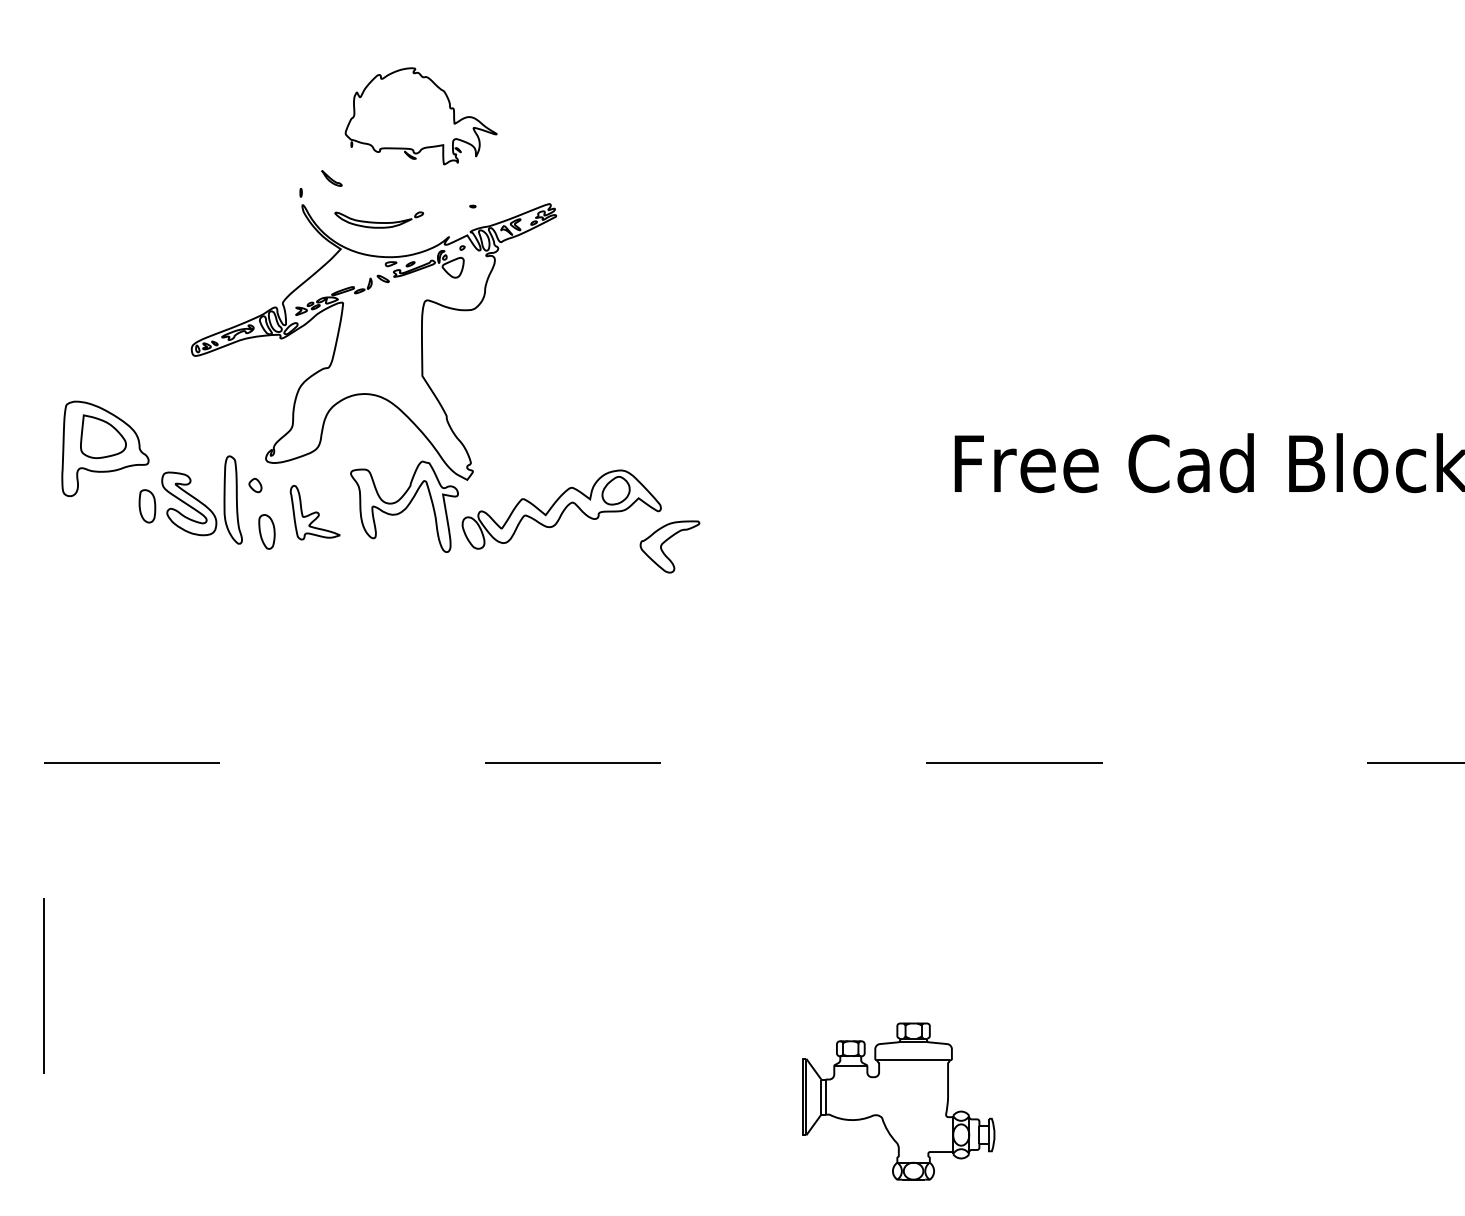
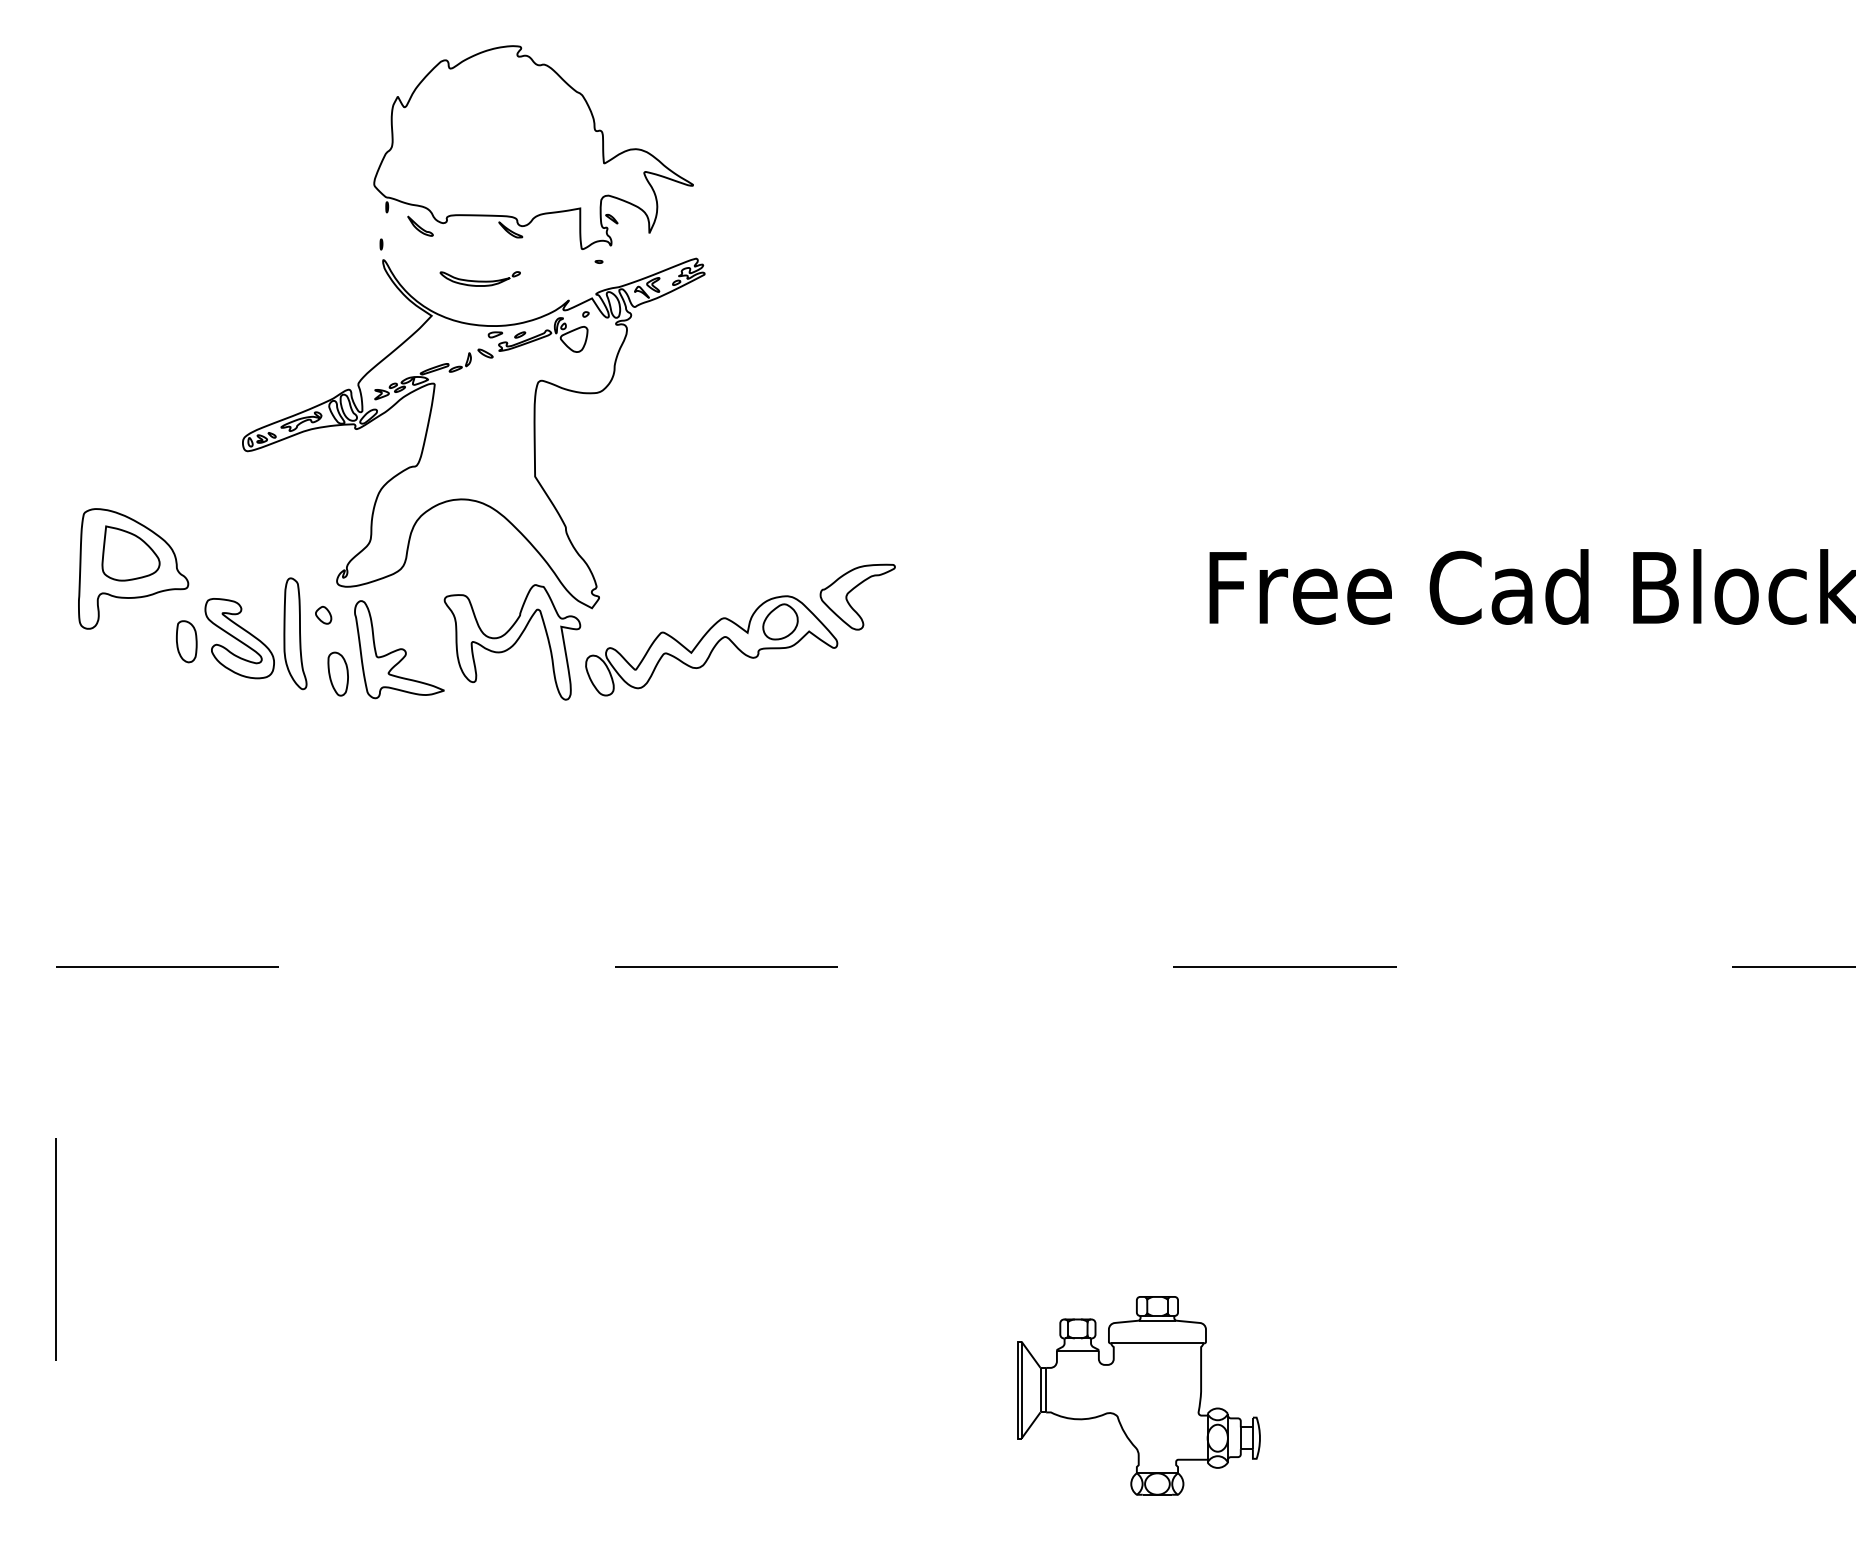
part: (421, 116) -> (533, 147), size x1.67
part: (378, 219) -> (479, 278), size x0.71
part: (315, 512) -> (399, 649), size x1.43
part: (667, 540) -> (854, 589), moved

